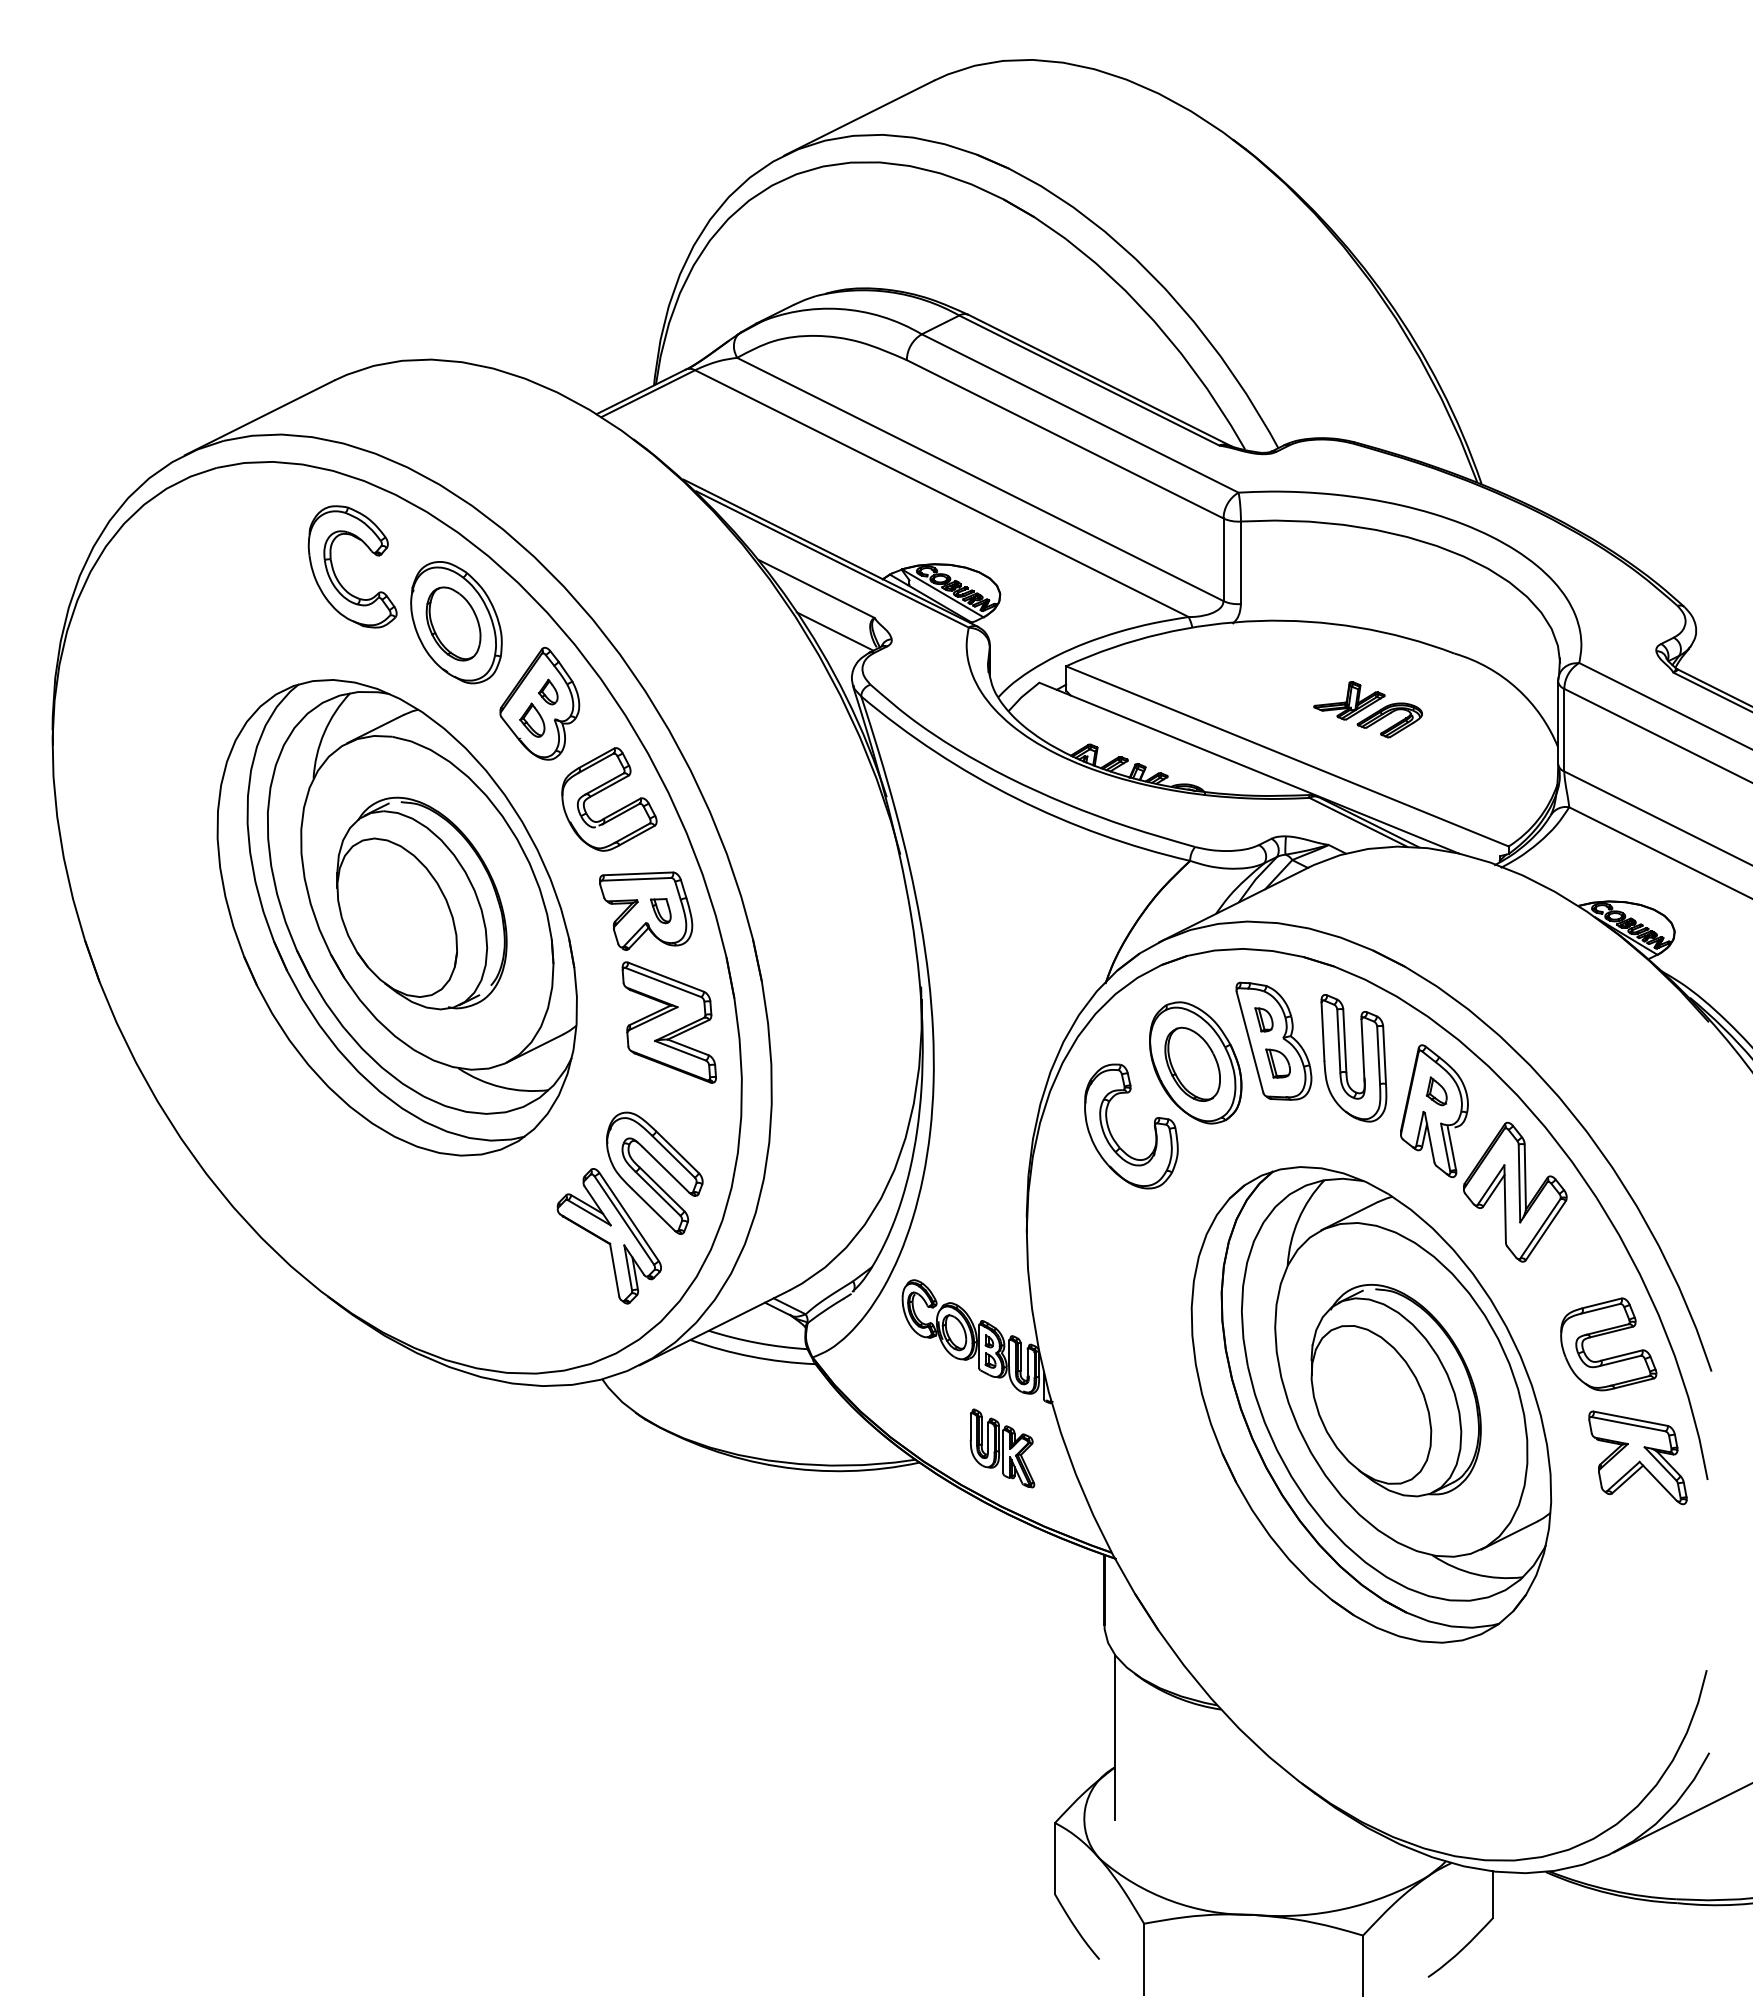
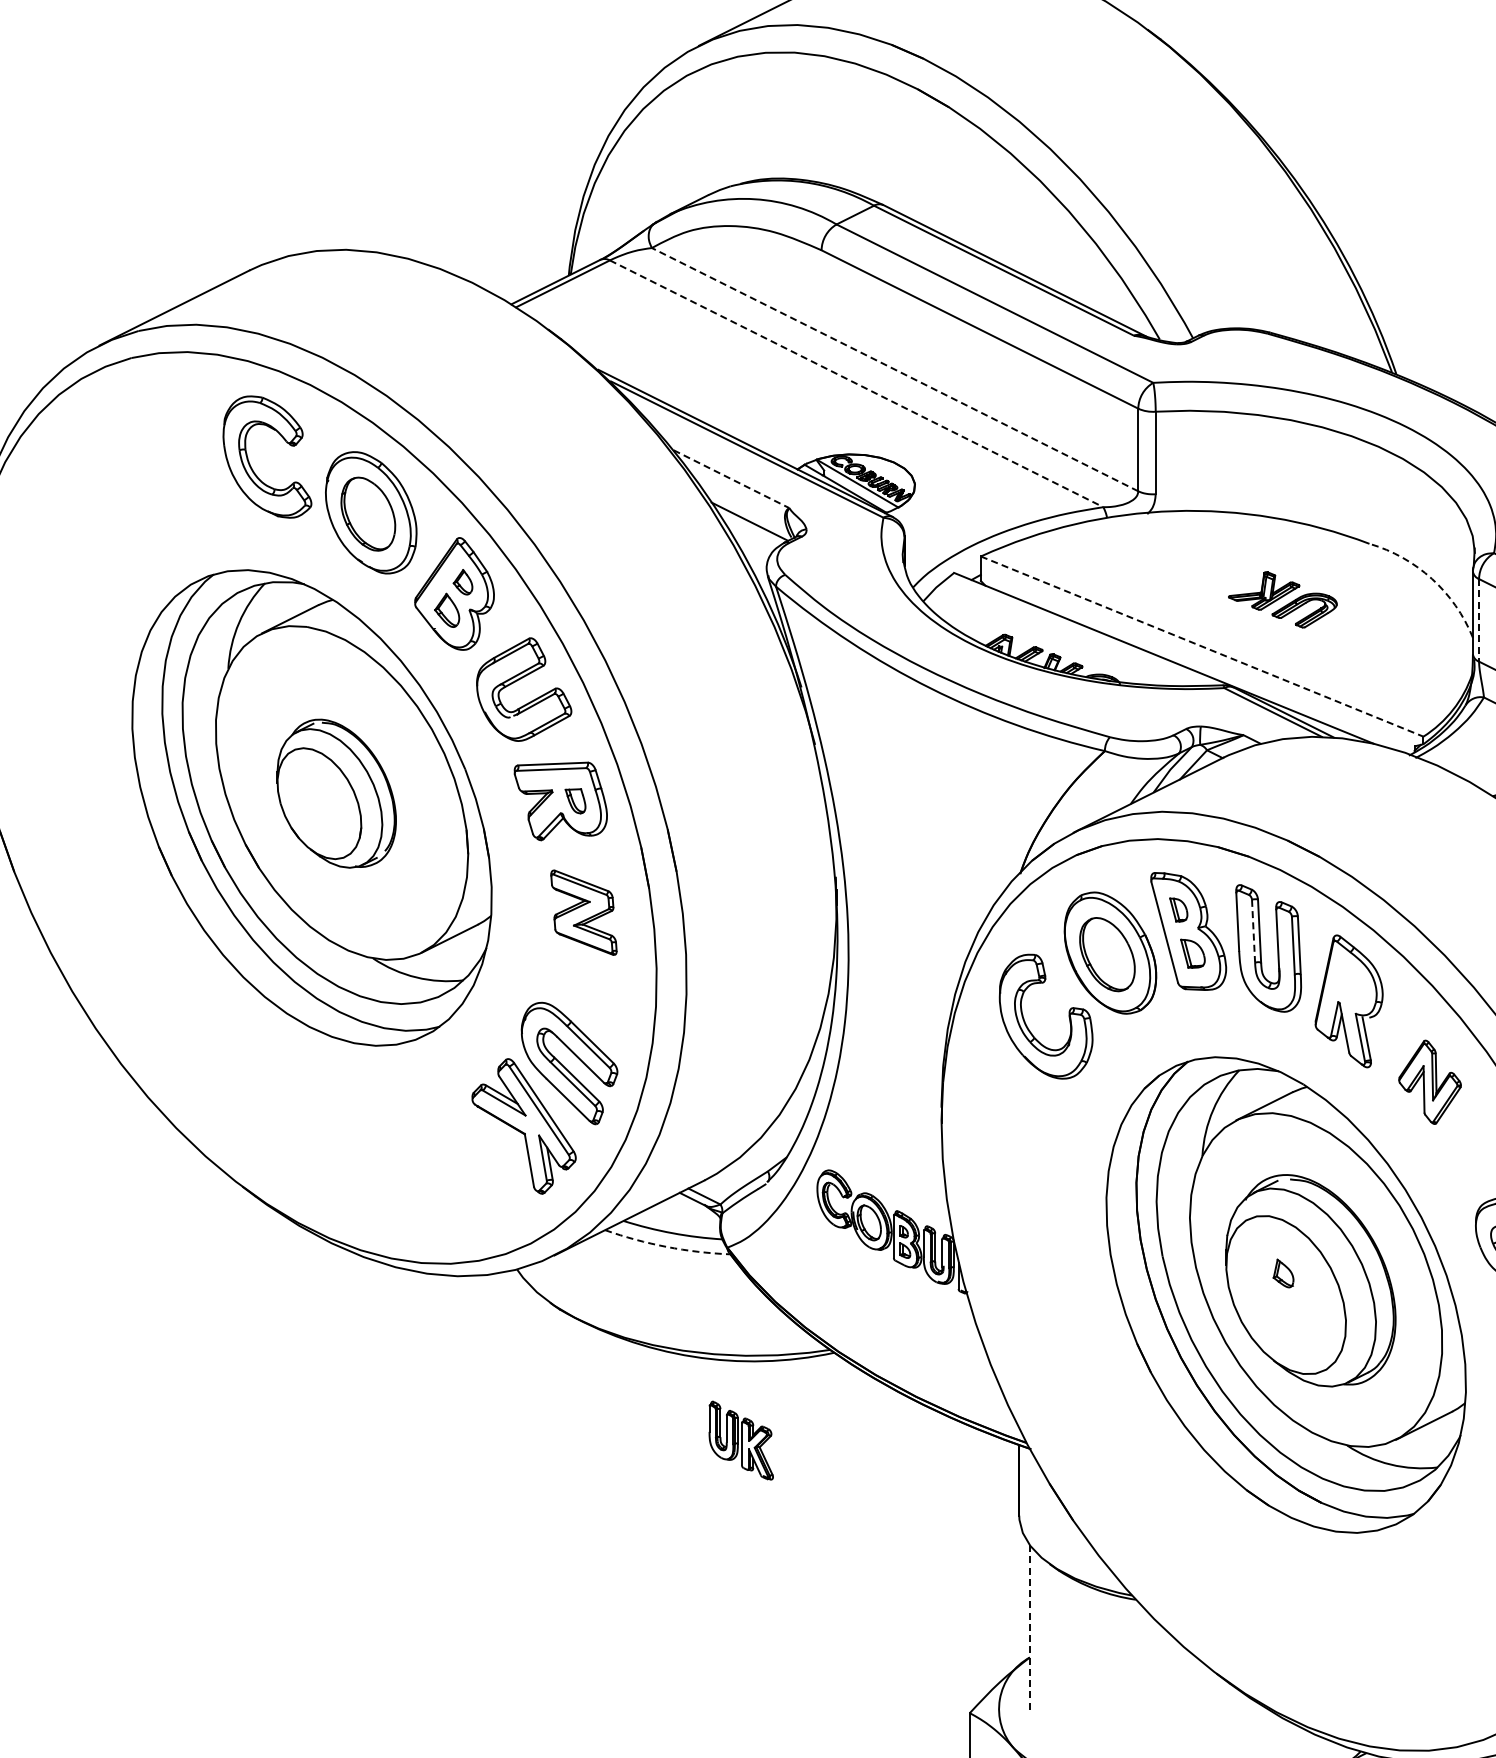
line: (980, 479) -> (895, 369), solid -> dashed
line: (941, 493) -> (856, 383), solid -> dashed
line: (816, 589) -> (731, 479), solid -> dashed
arc: (1517, 688) -> (1432, 578), solid -> dashed
line: (1564, 730) -> (1479, 620), solid -> dashed
line: (1287, 756) -> (1202, 646), solid -> dashed
part: (421, 903) -> (336, 793), size x0.7
part: (668, 1022) -> (583, 912), size x0.7
line: (1338, 1041) -> (1253, 931), solid -> dashed
part: (1436, 1091) -> (1283, 1273), moved
part: (1515, 1191) -> (1430, 1081), size x0.6
arc: (751, 1356) -> (666, 1246), solid -> dashed
part: (1002, 1448) -> (741, 1440), moved
line: (1115, 1737) -> (1030, 1627), solid -> dashed

